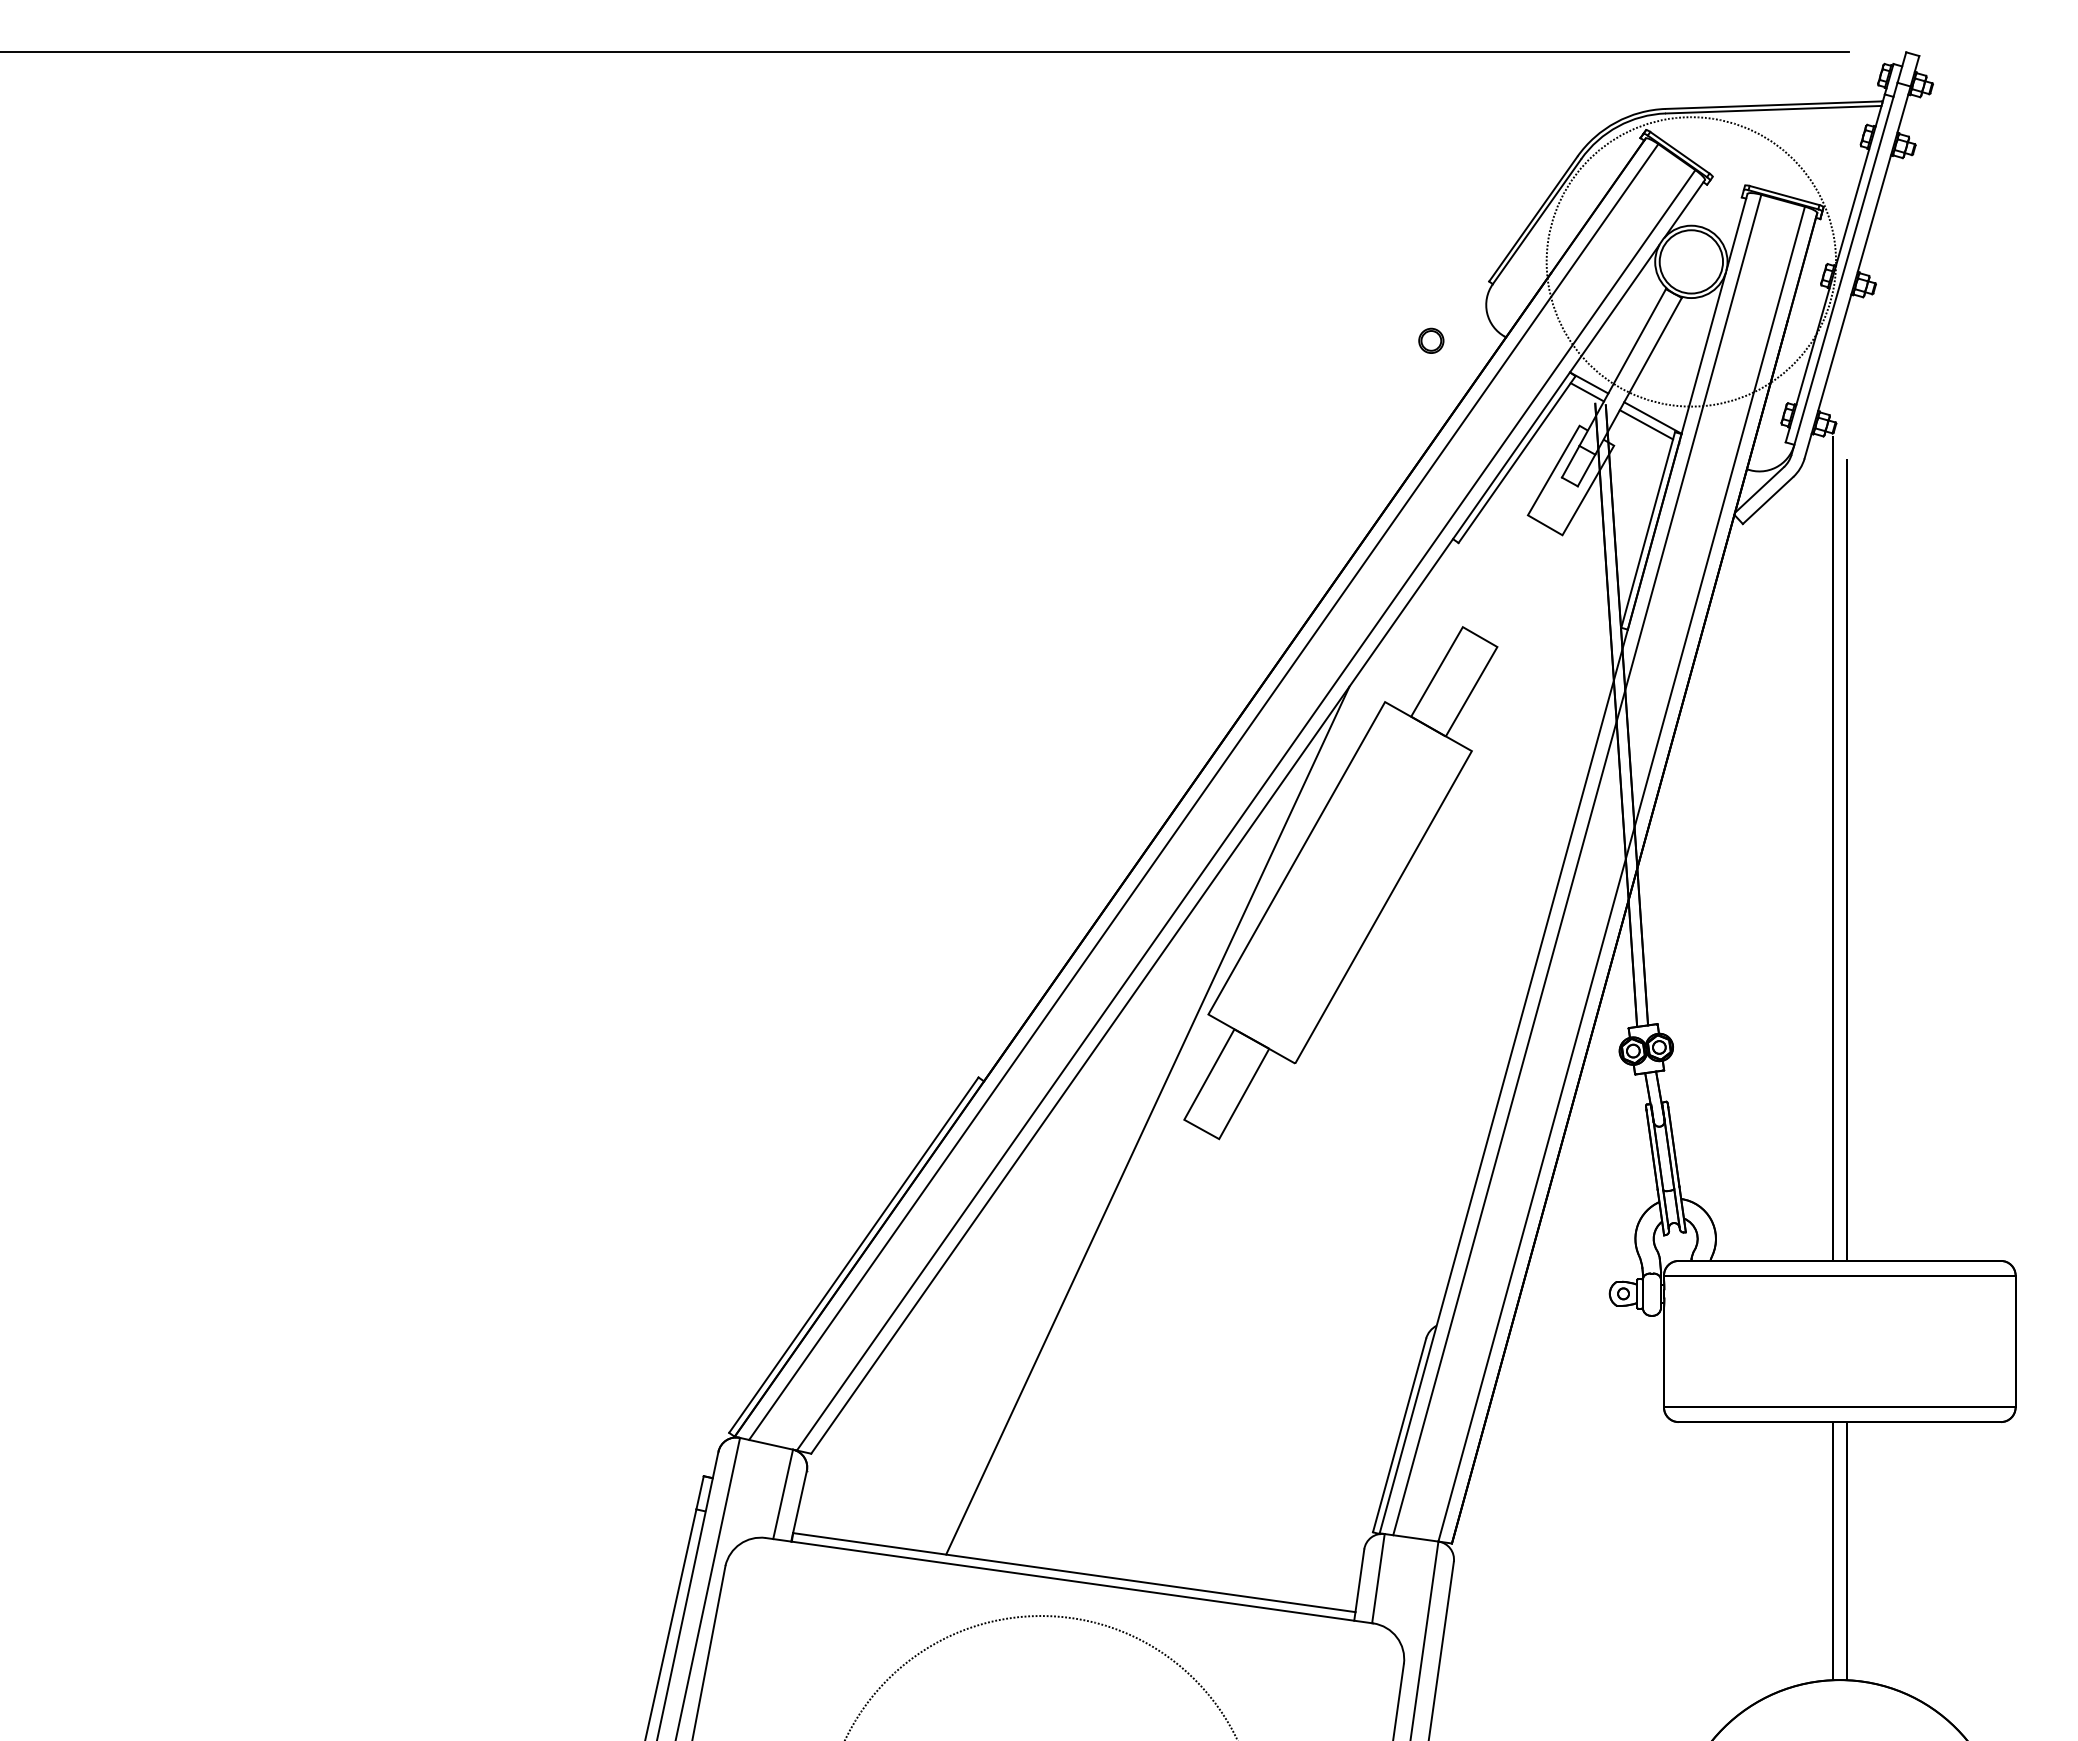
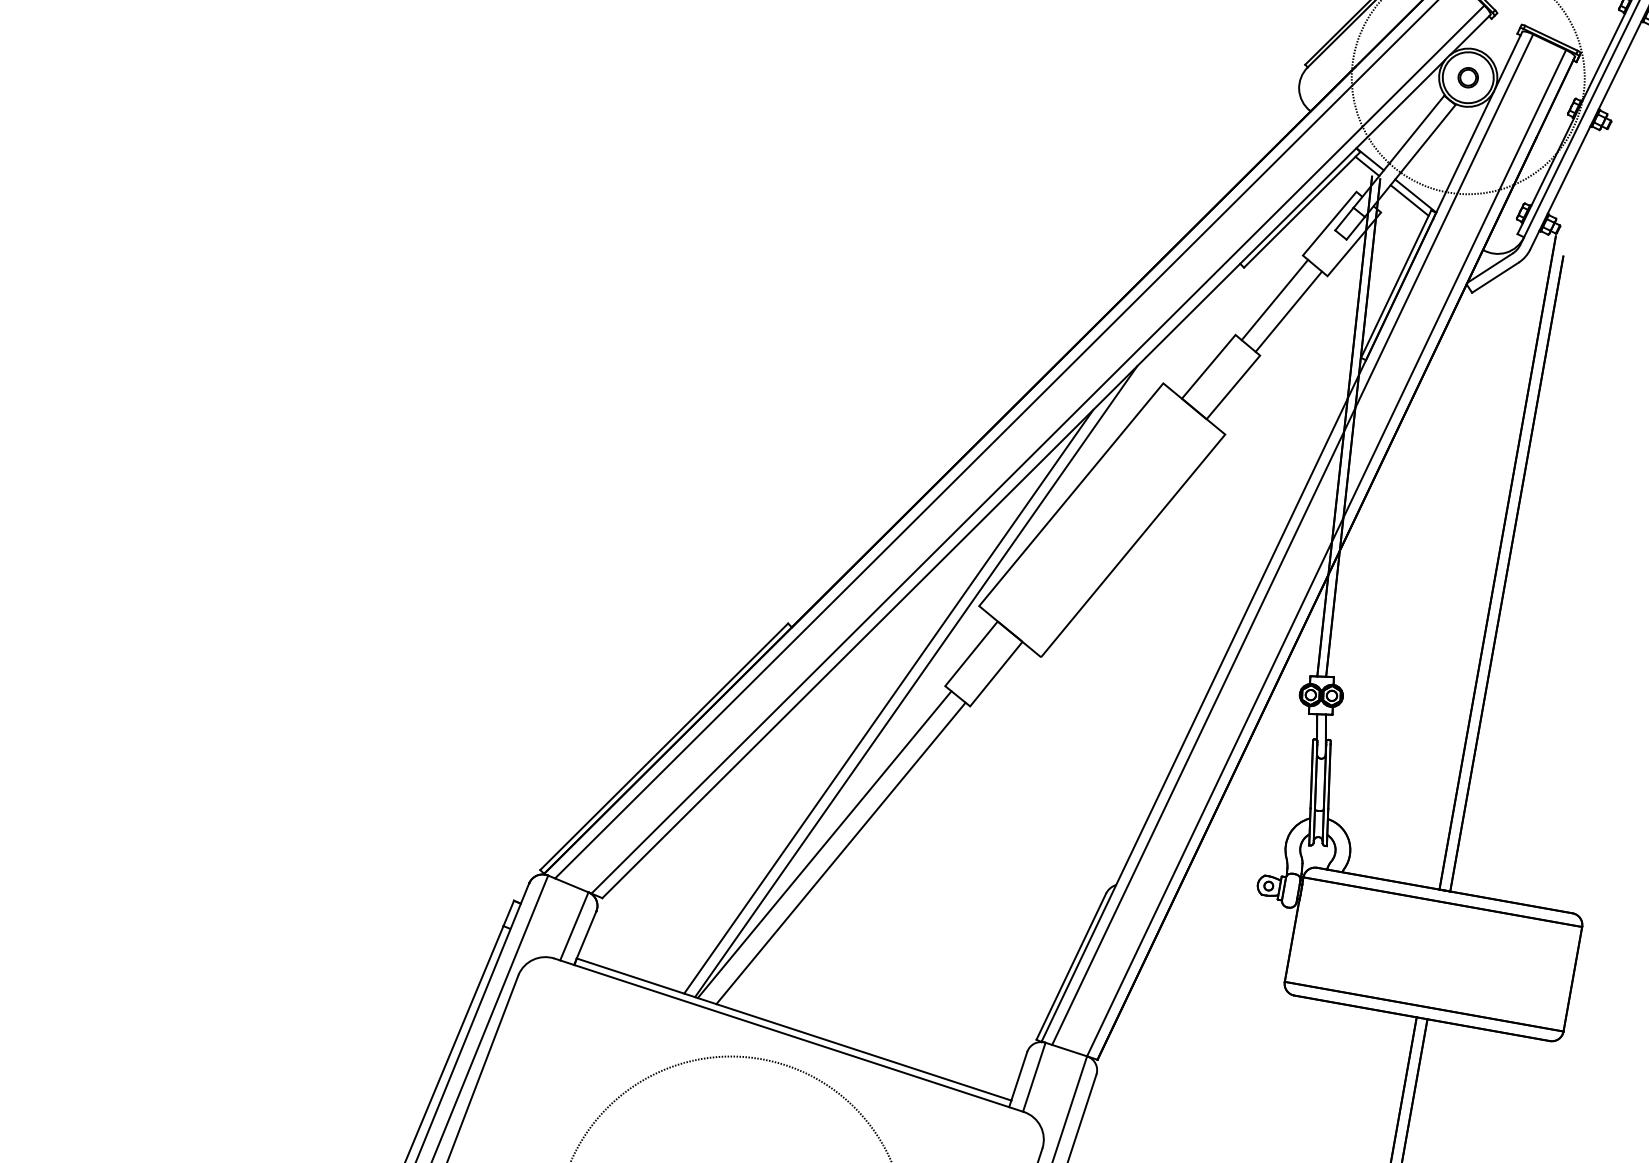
part: (1431, 340) -> (1468, 77), moved
line: (1503, 575) -> (1275, 299), added
line: (1522, 586) -> (1288, 311), added
line: (1118, 1150) -> (888, 701), added
line: (1071, 1339) -> (824, 844), added
line: (1092, 1346) -> (840, 852), added

